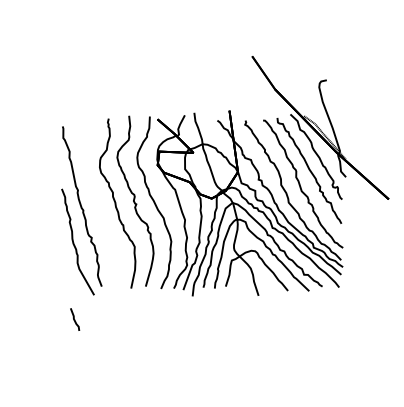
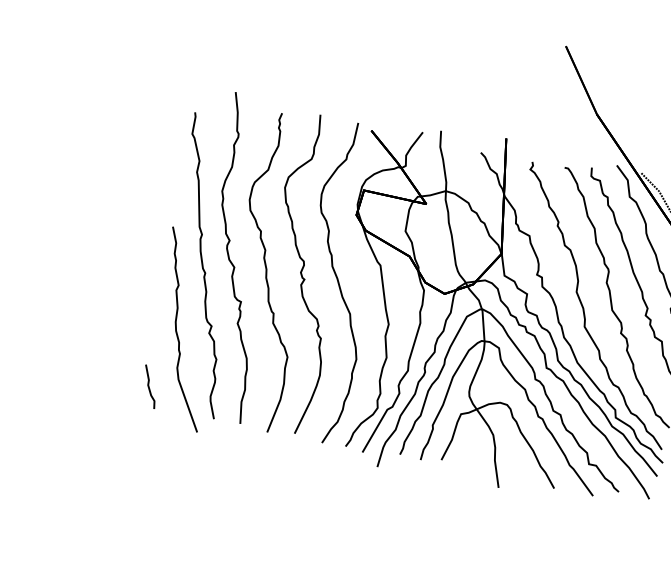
curve: (95, 199) -> (231, 257), added
curve: (75, 319) -> (150, 386), moved

